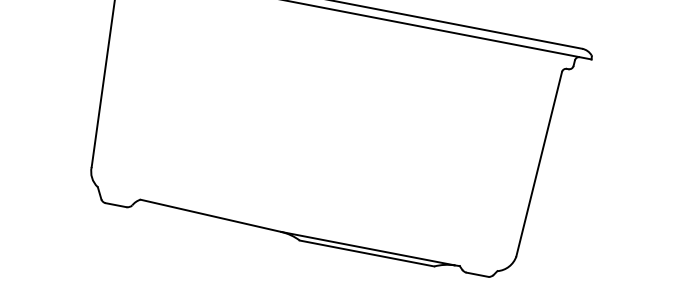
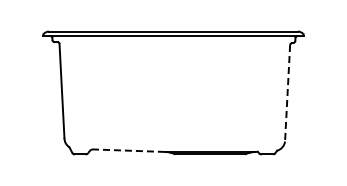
line: (538, 164) -> (287, 93), solid -> dashed
line: (210, 215) -> (128, 150), solid -> dashed

